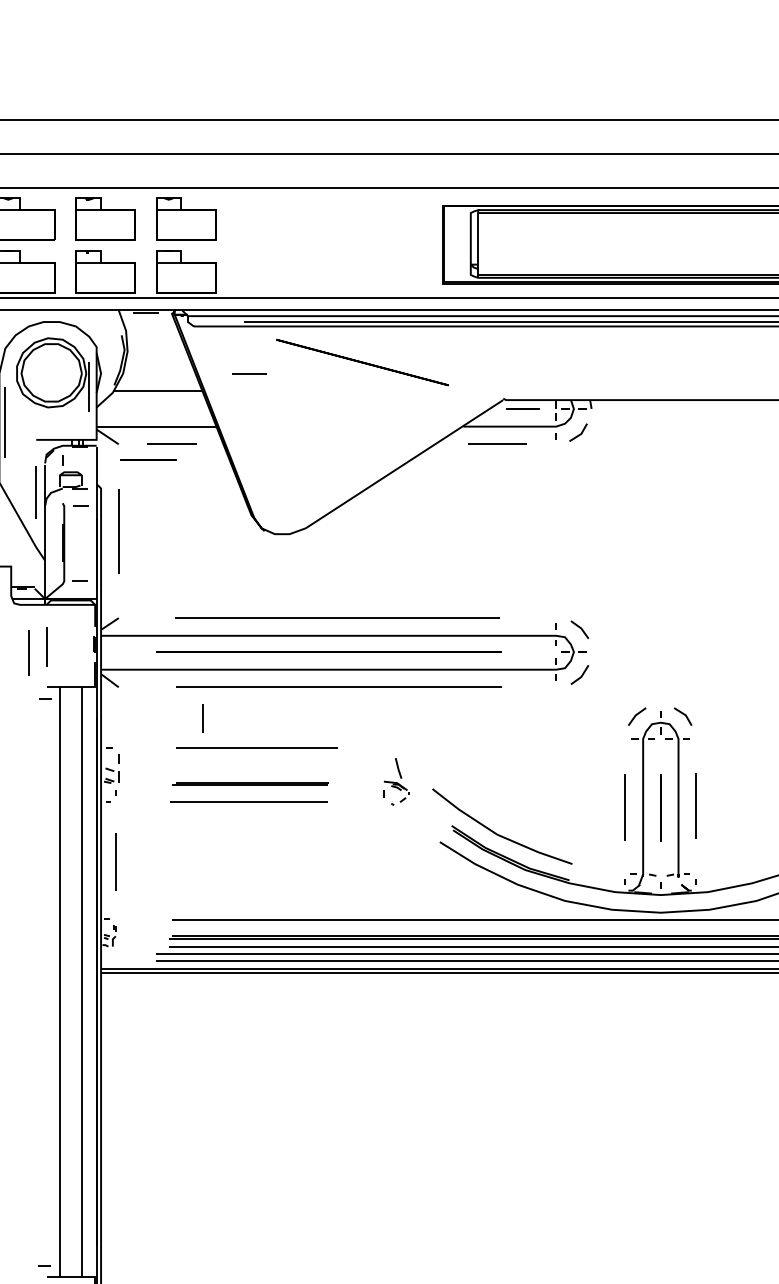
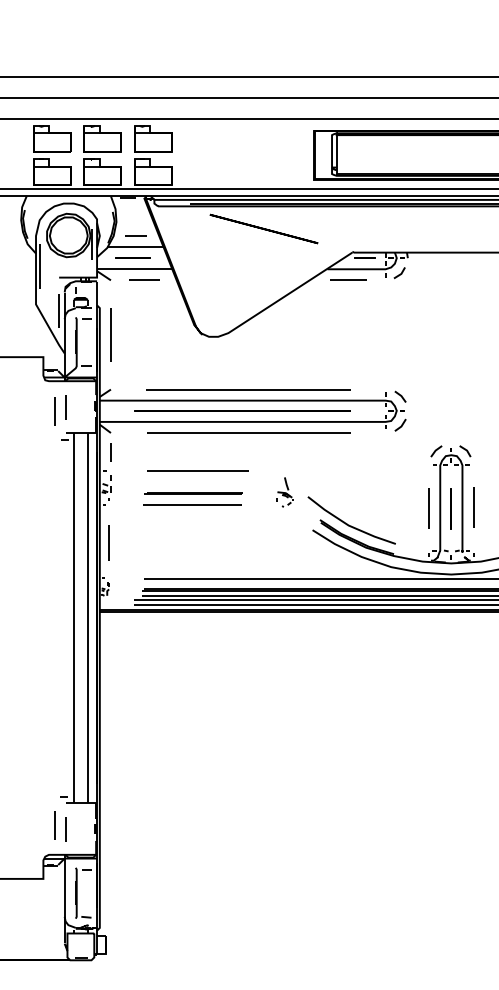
line: (248, 372) -> (135, 235), moved
line: (148, 458) -> (132, 257), moved
line: (202, 718) -> (110, 452), moved

